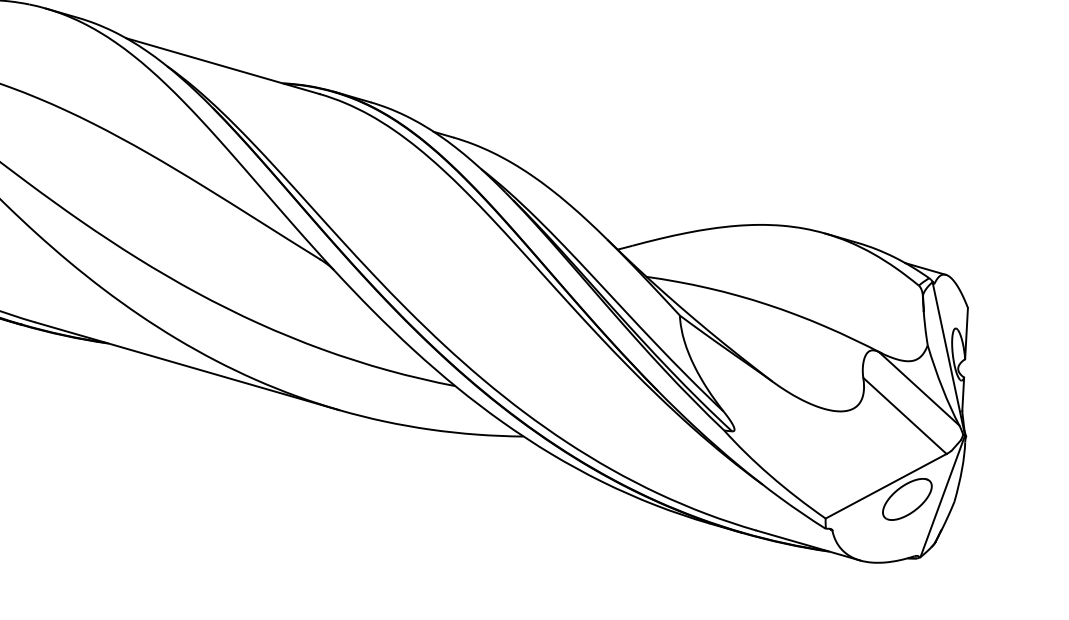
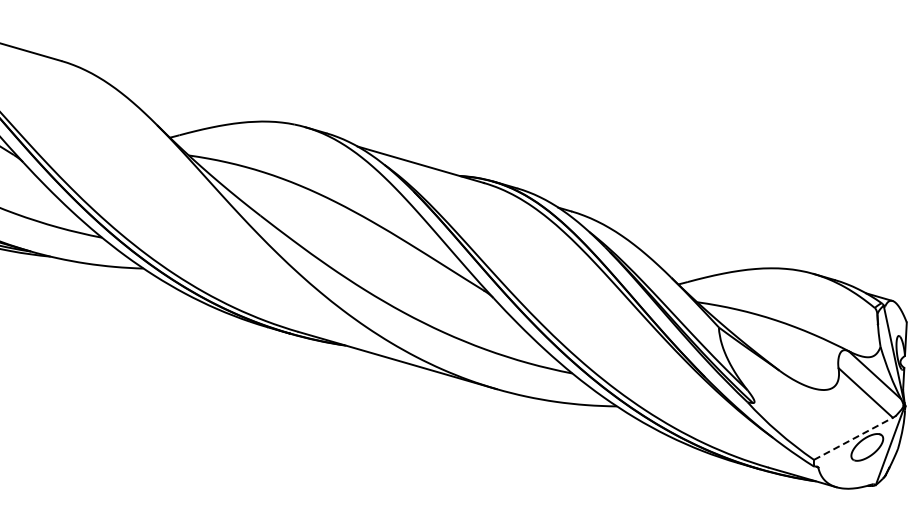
line: (886, 485) -> (853, 438), solid -> dashed

